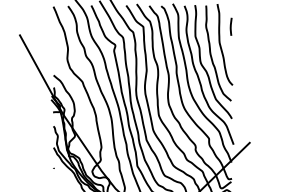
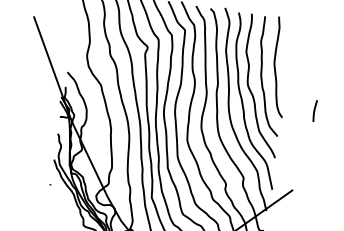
line: (230, 26) -> (314, 110), moved

